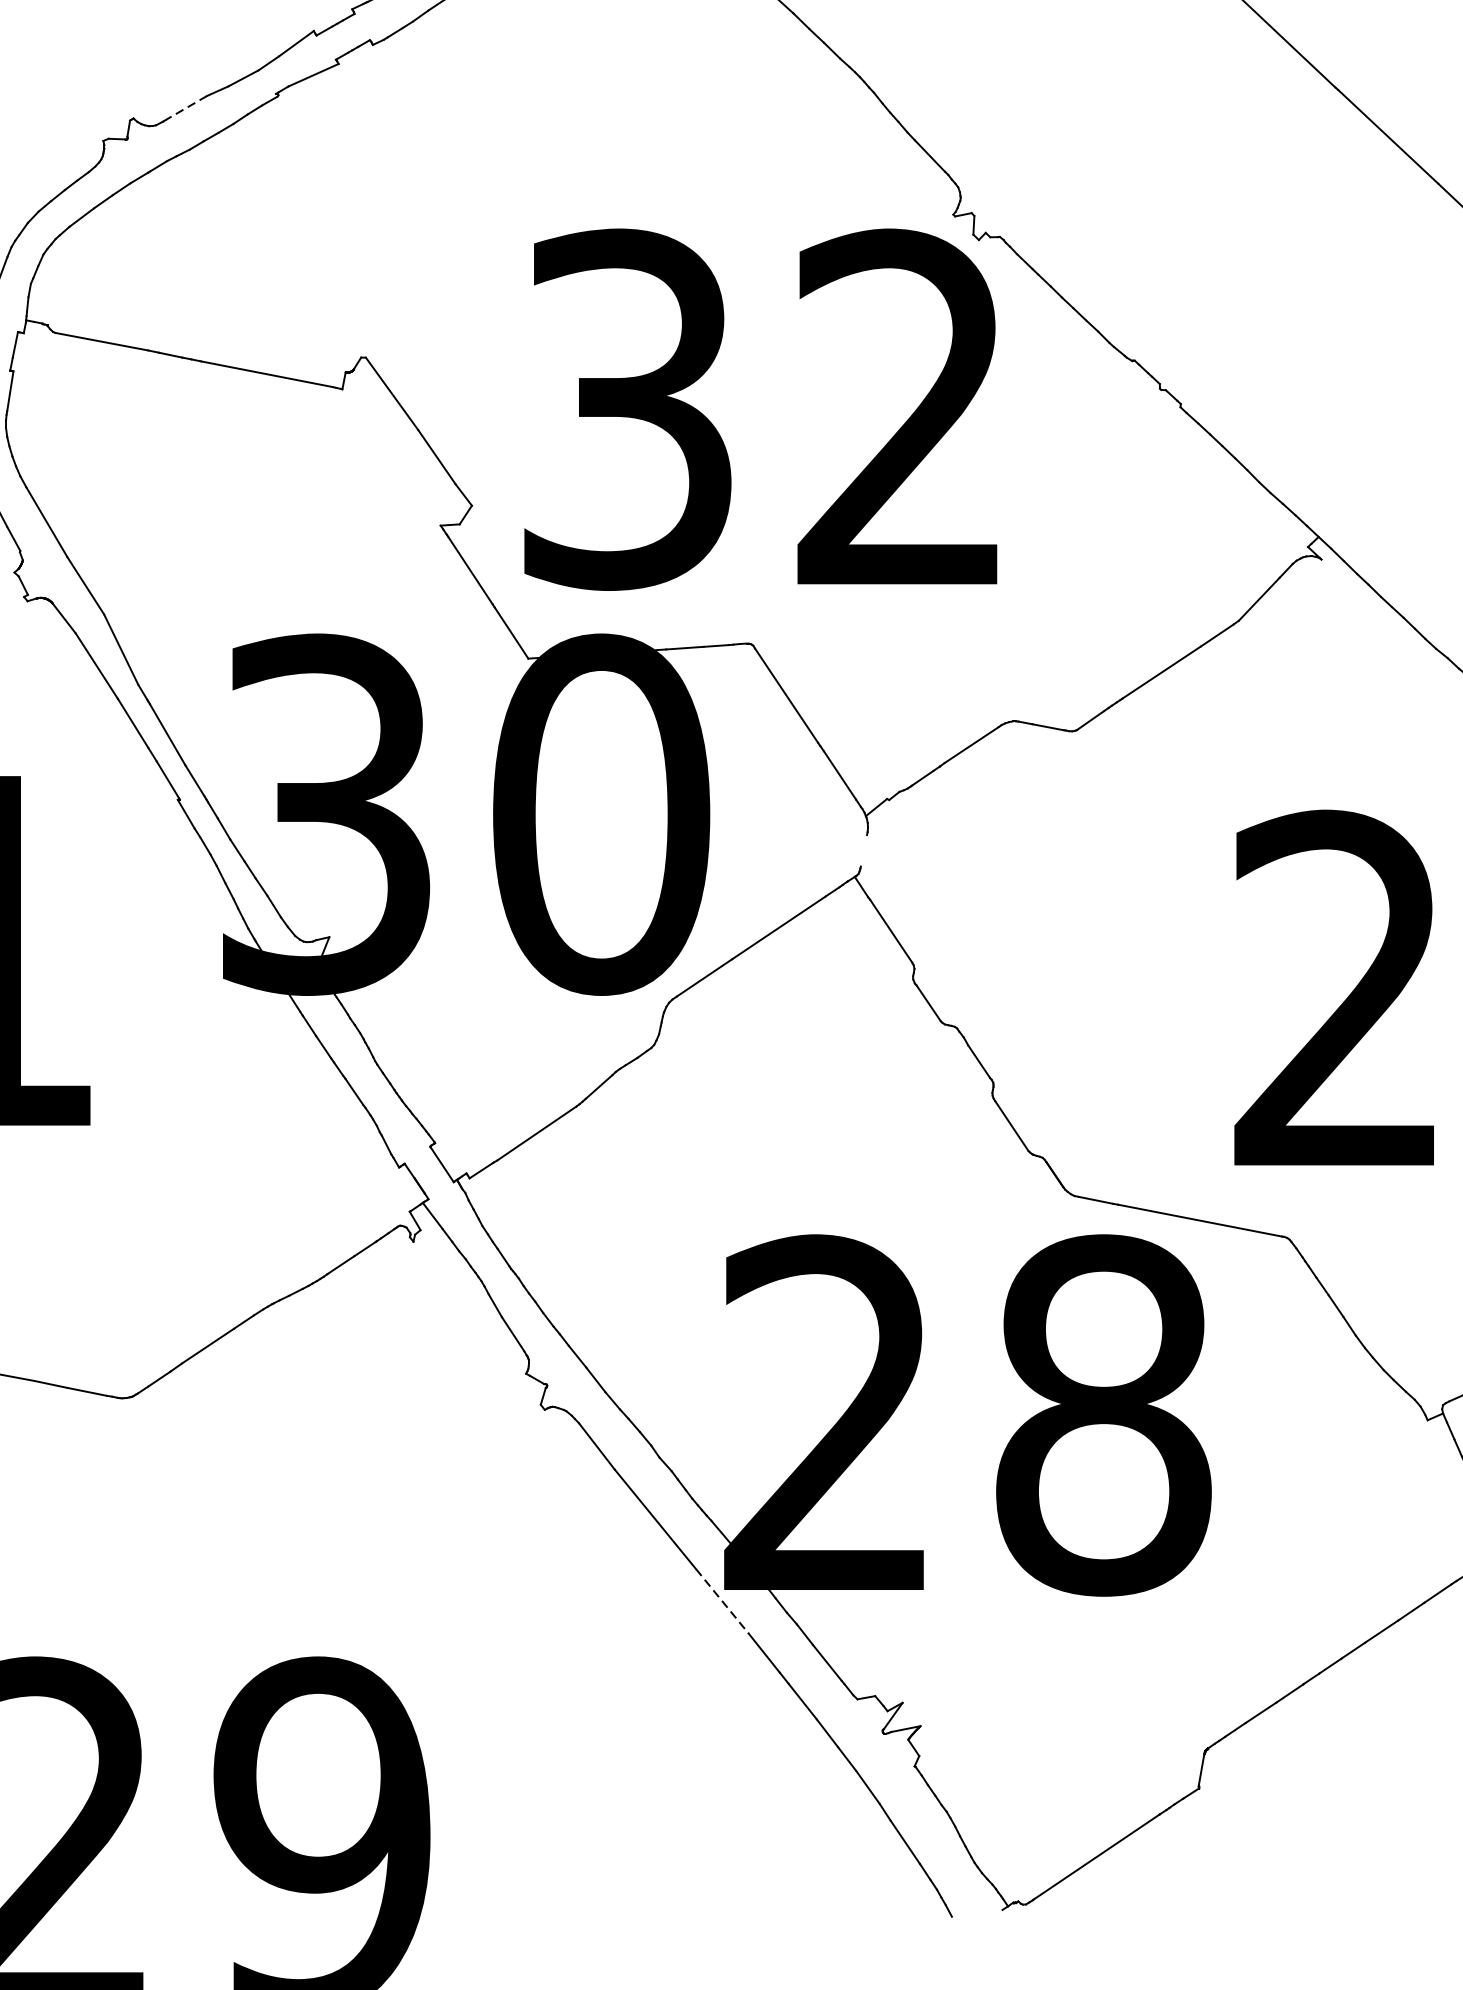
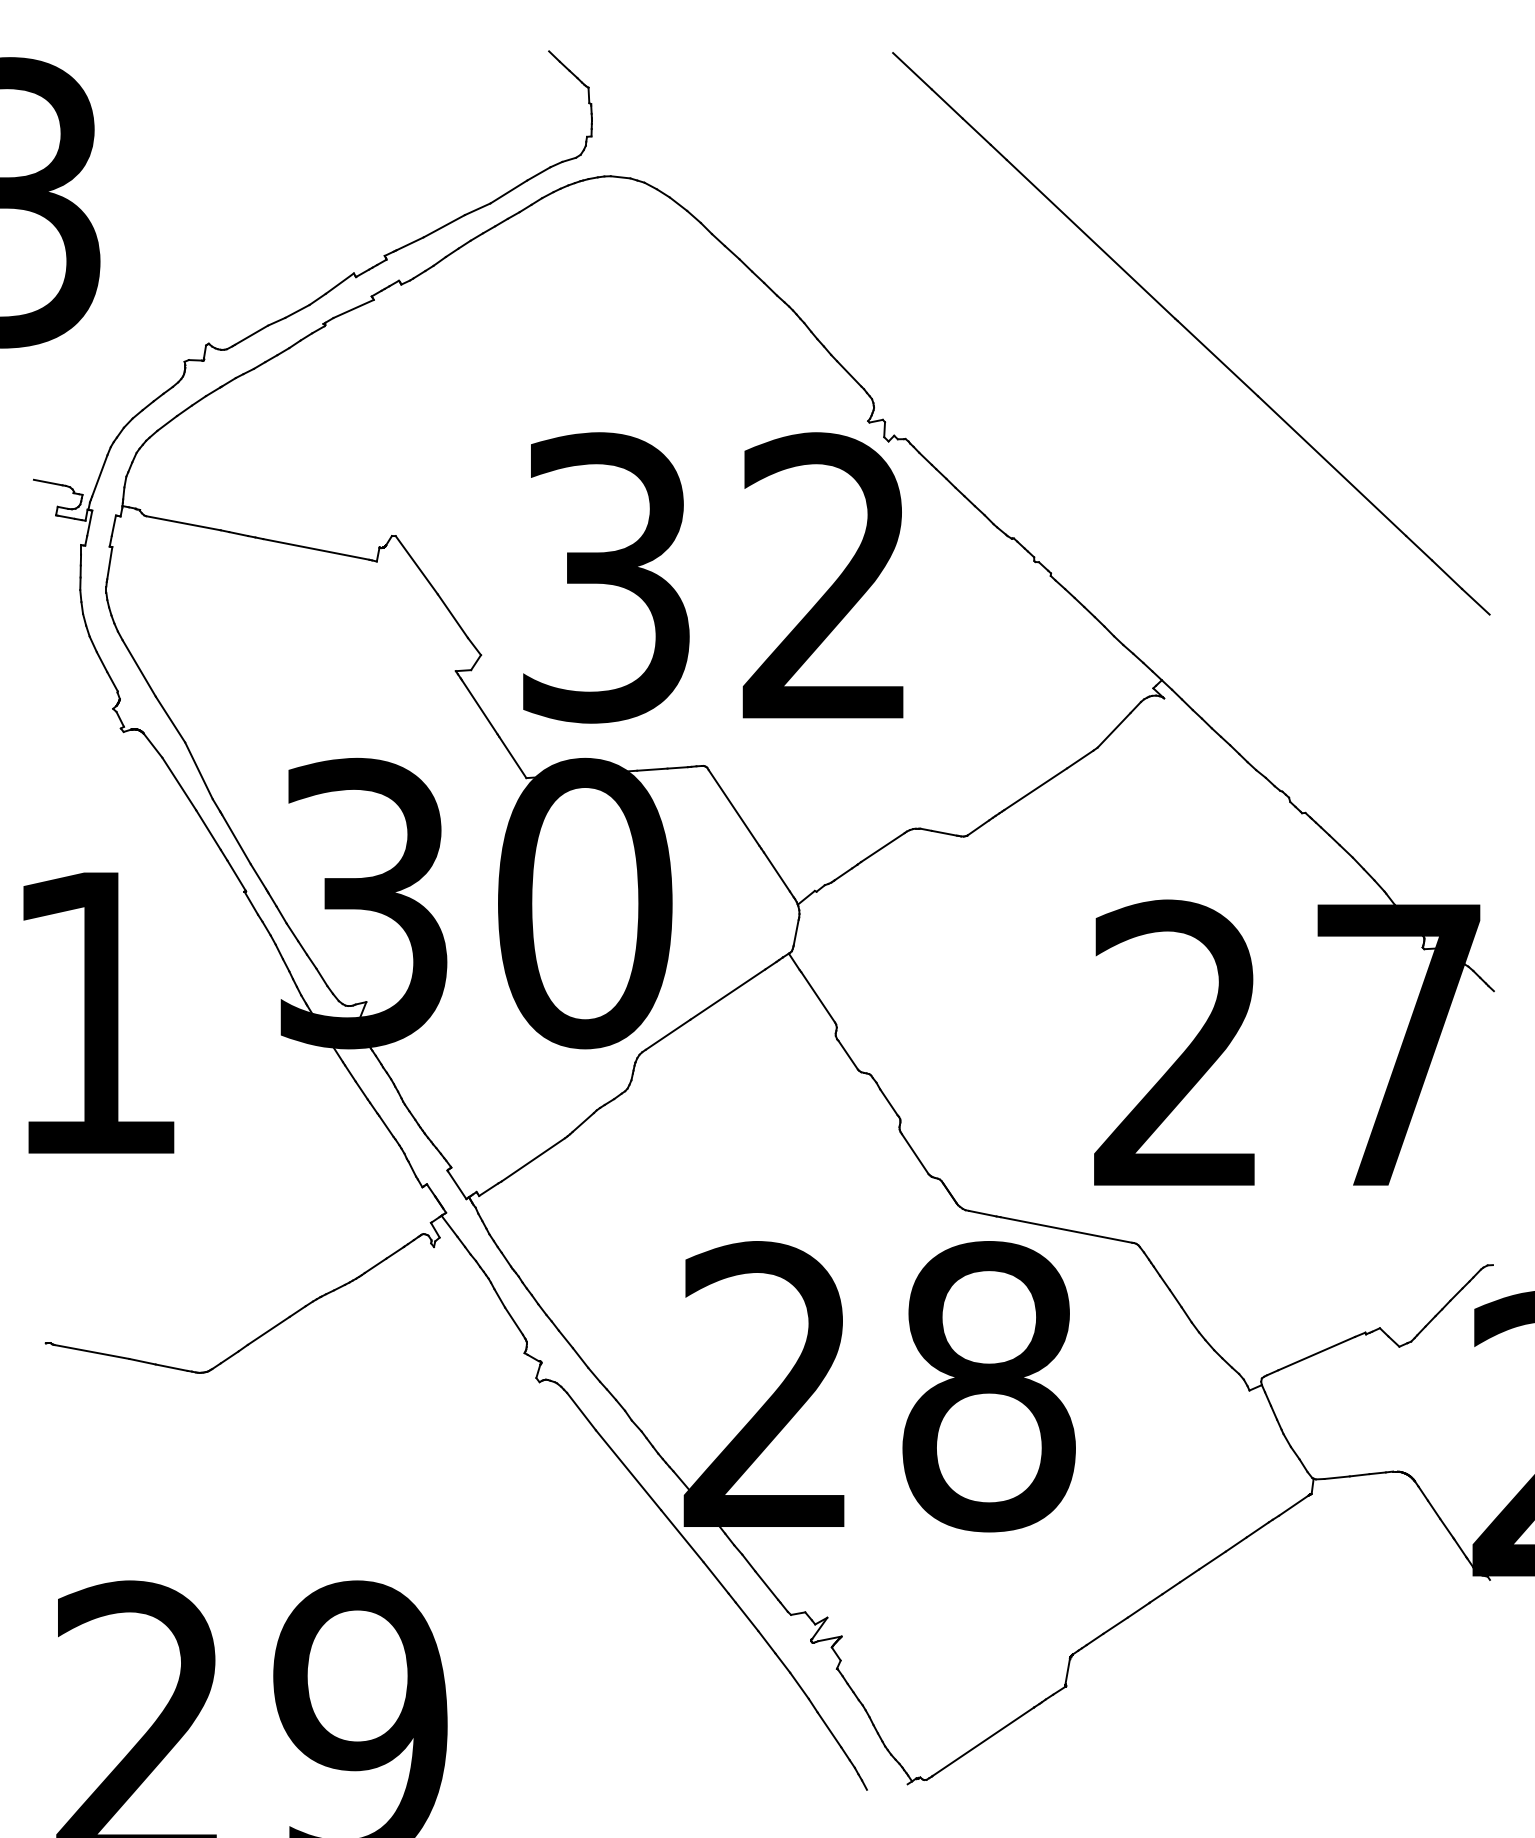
line: (186, 108) -> (251, 335), dashed -> solid
line: (863, 850) -> (795, 932), added
line: (722, 1601) -> (682, 1536), dashed -> solid

